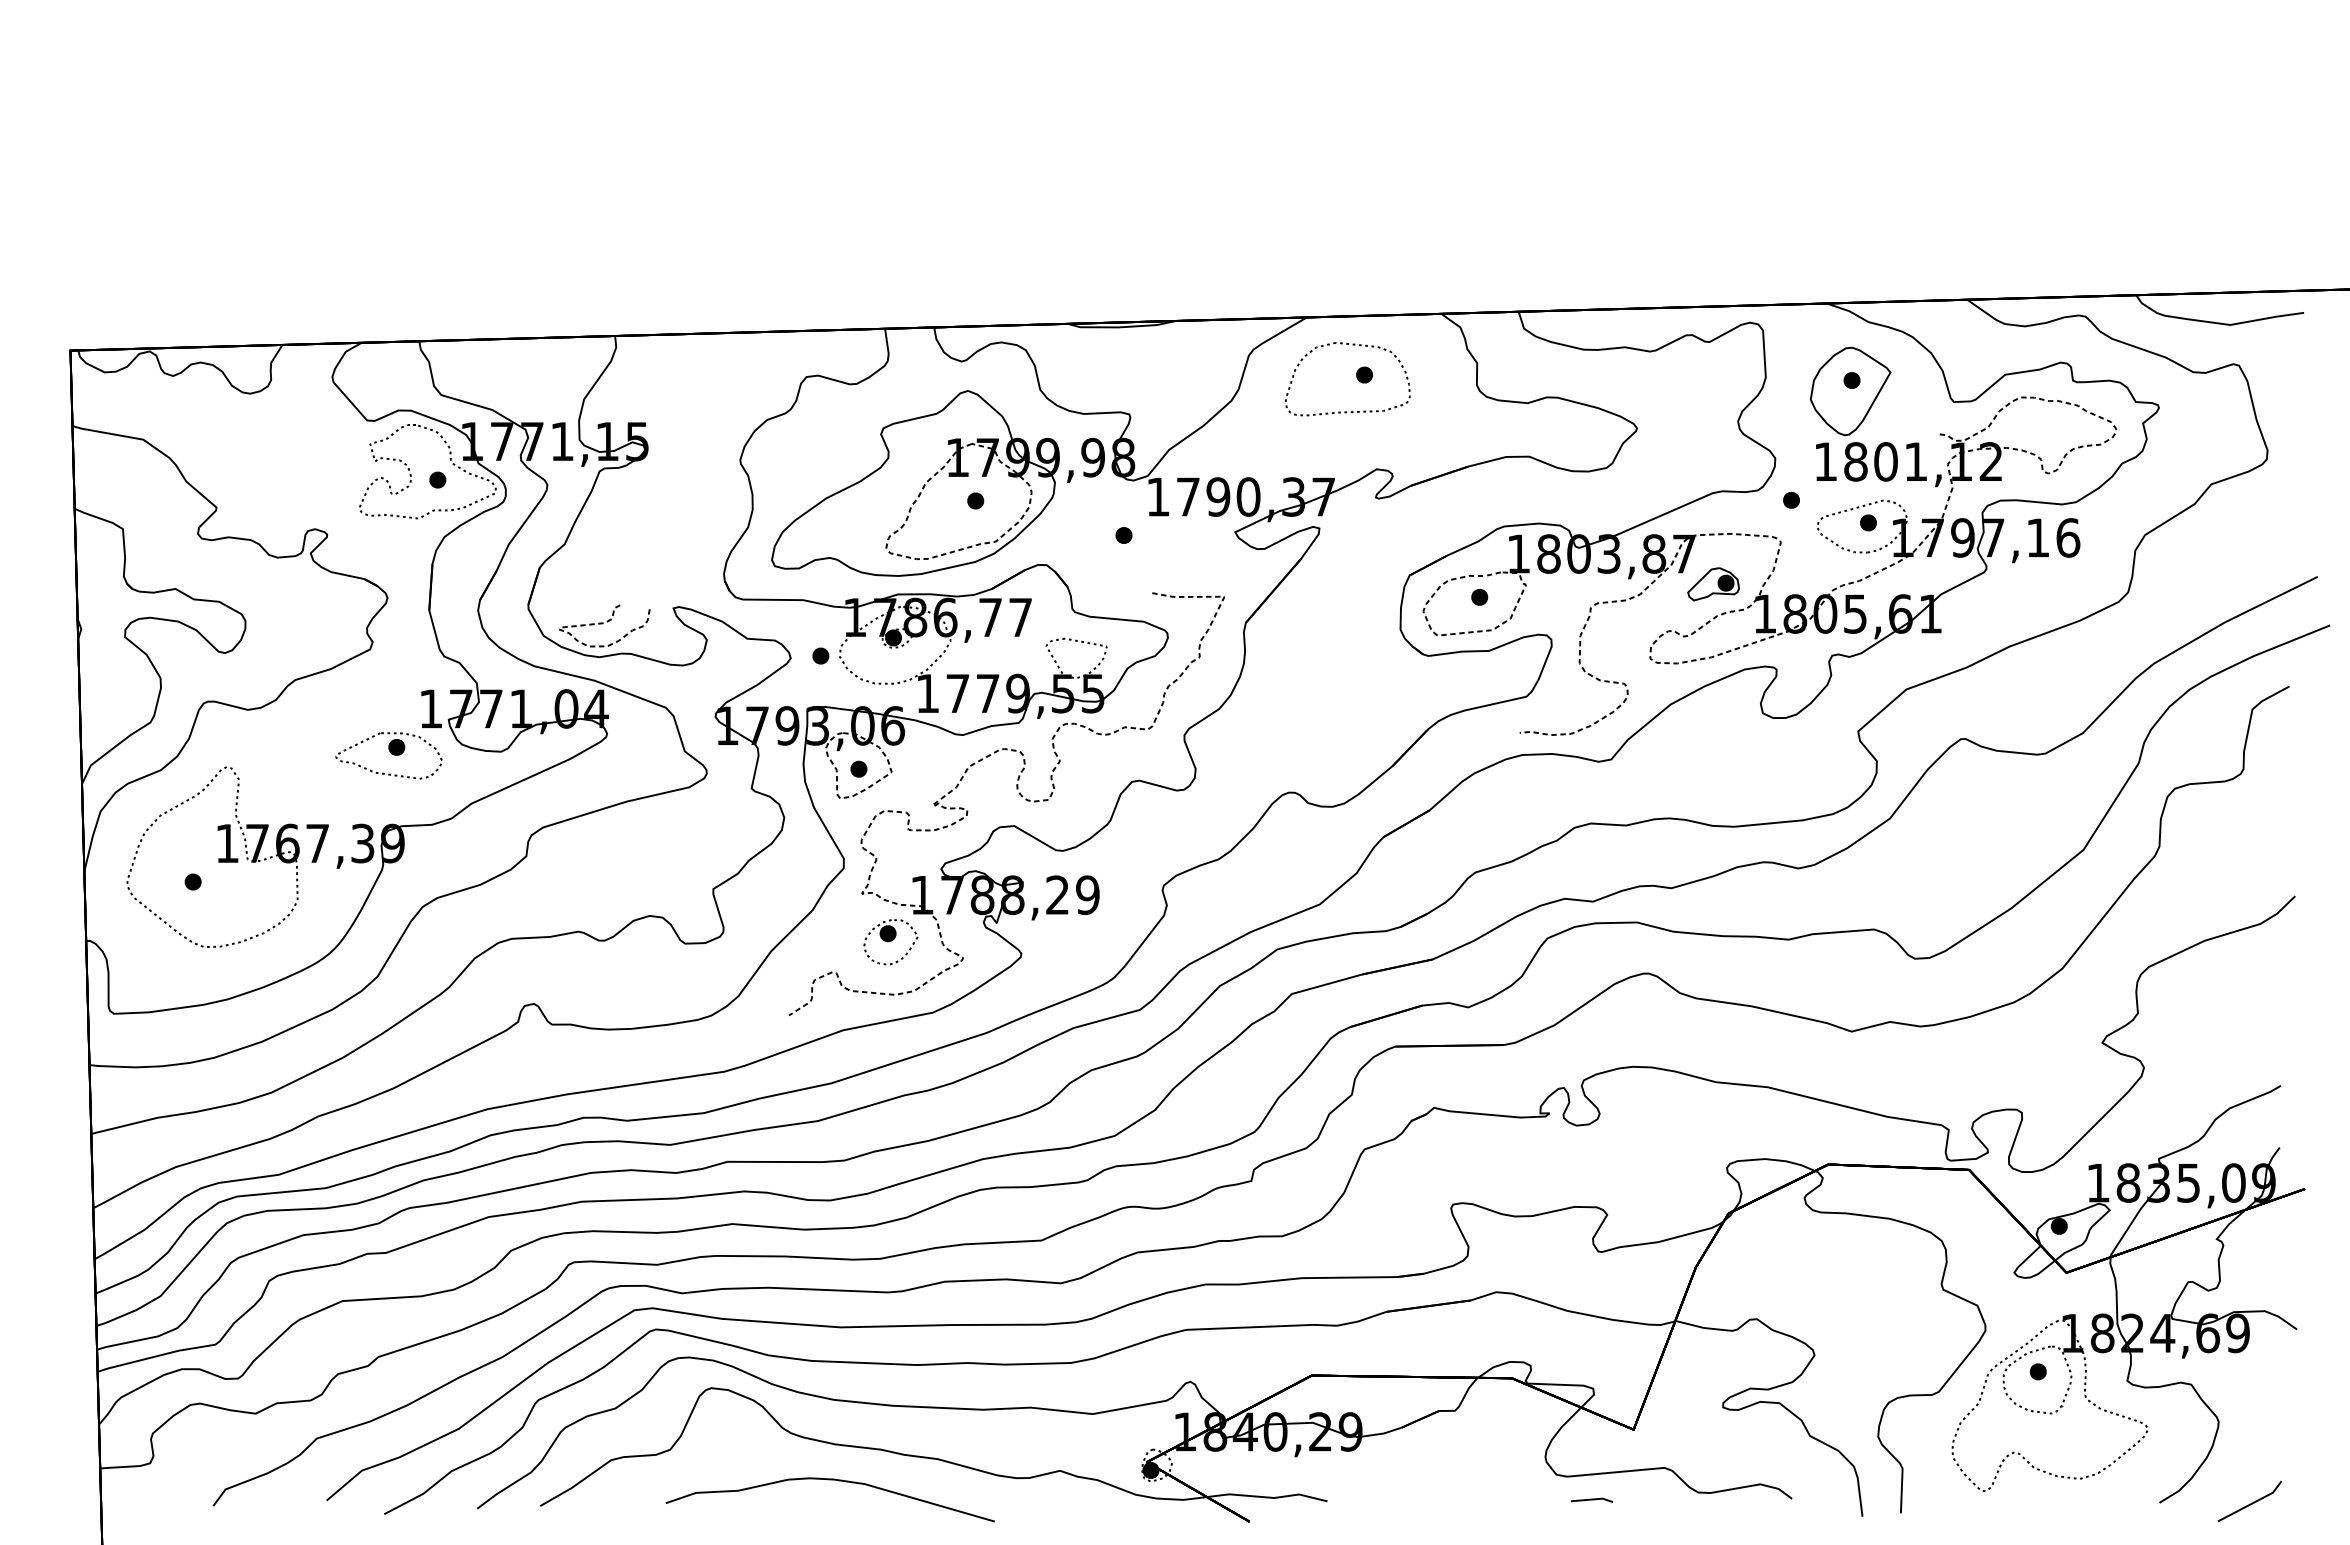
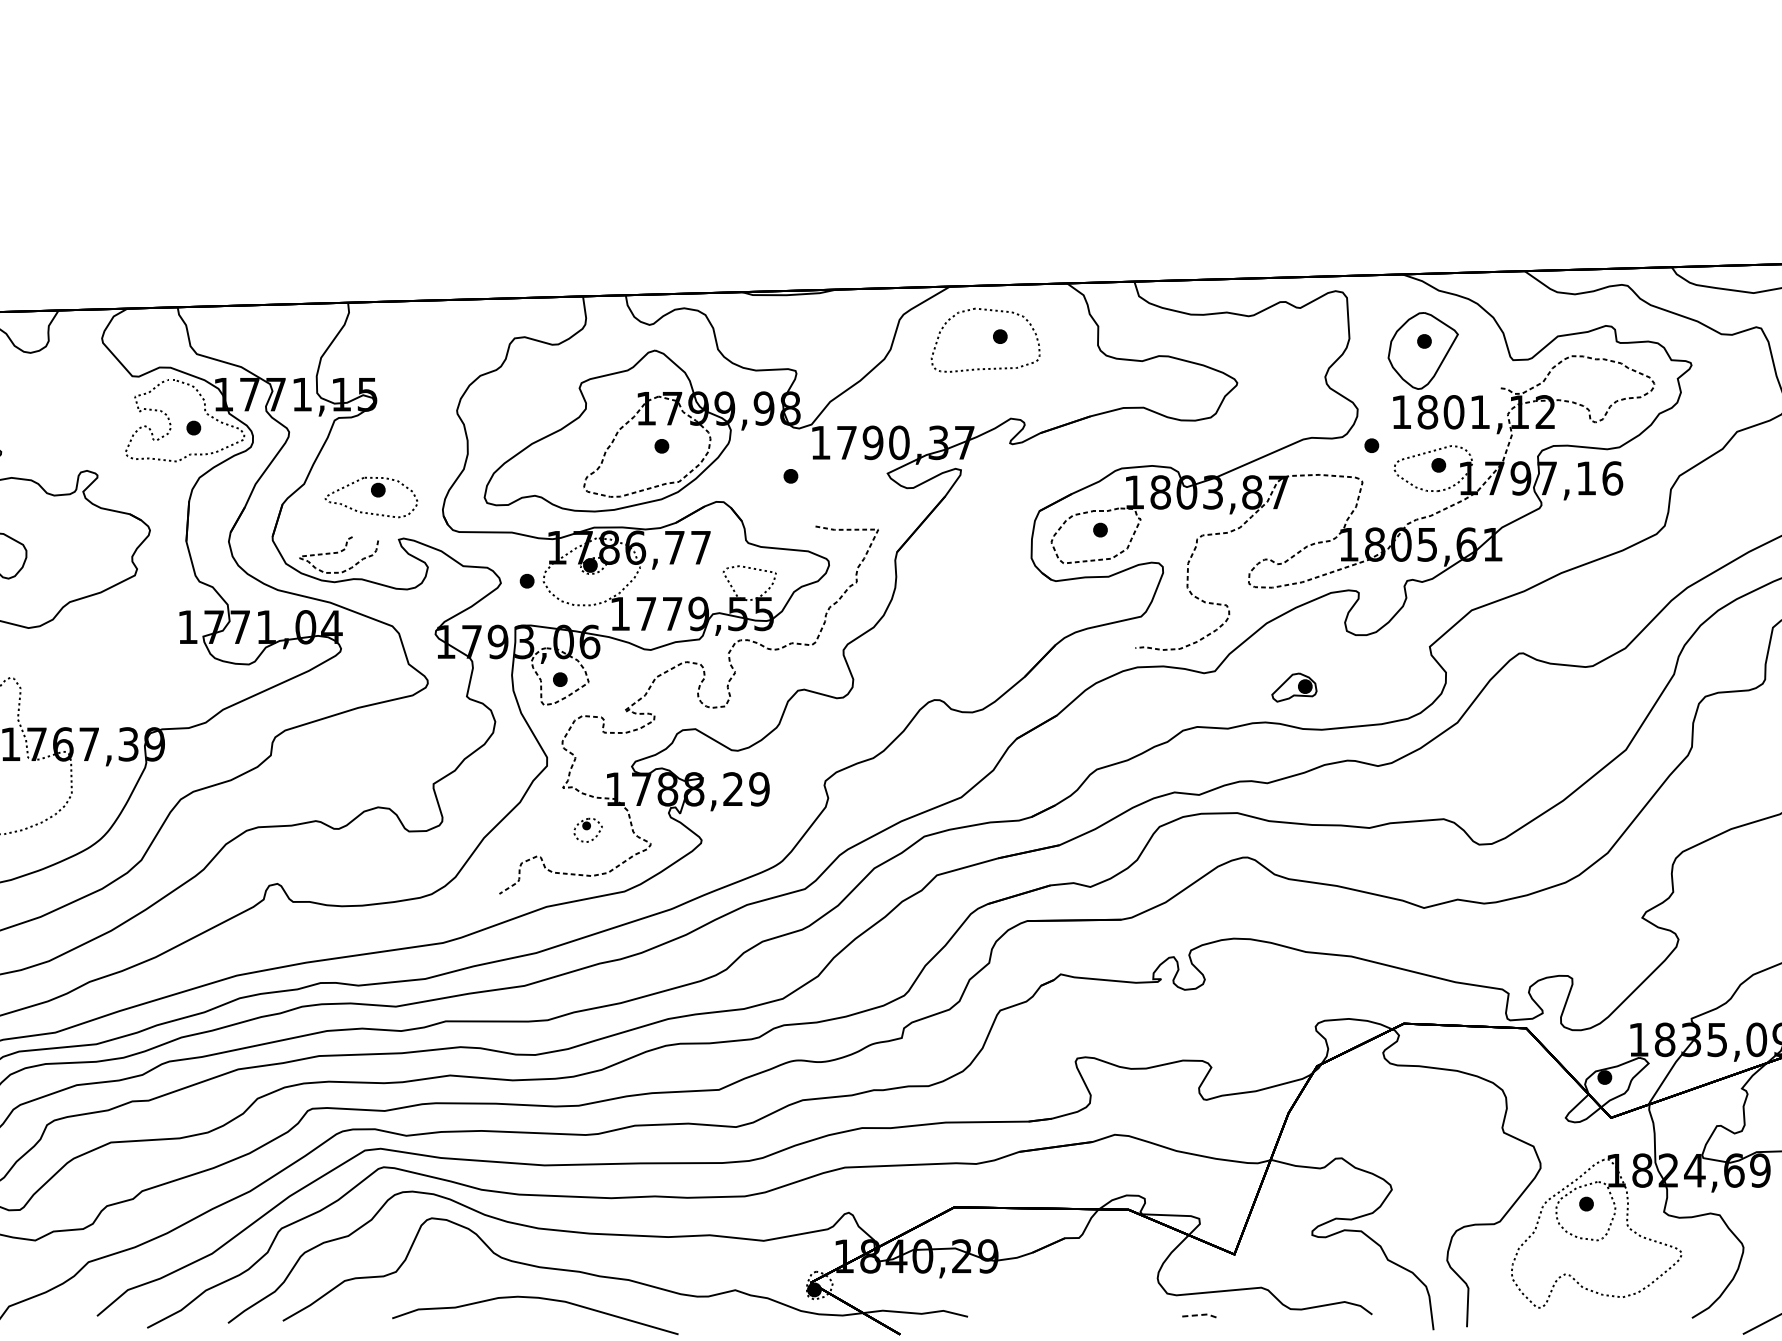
part: (1713, 584) -> (1294, 687), moved
part: (388, 755) -> (371, 497), moved
part: (890, 942) -> (587, 830), size x0.6
line: (1592, 1499) -> (1198, 1315), solid -> dashed

